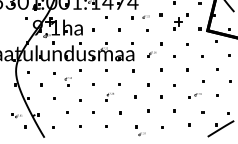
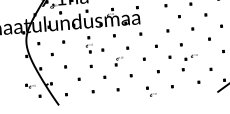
part: (151, 54) -> (156, 16), removed
part: (67, 81) -> (88, 48), moved
part: (194, 95) -> (190, 56), moved

